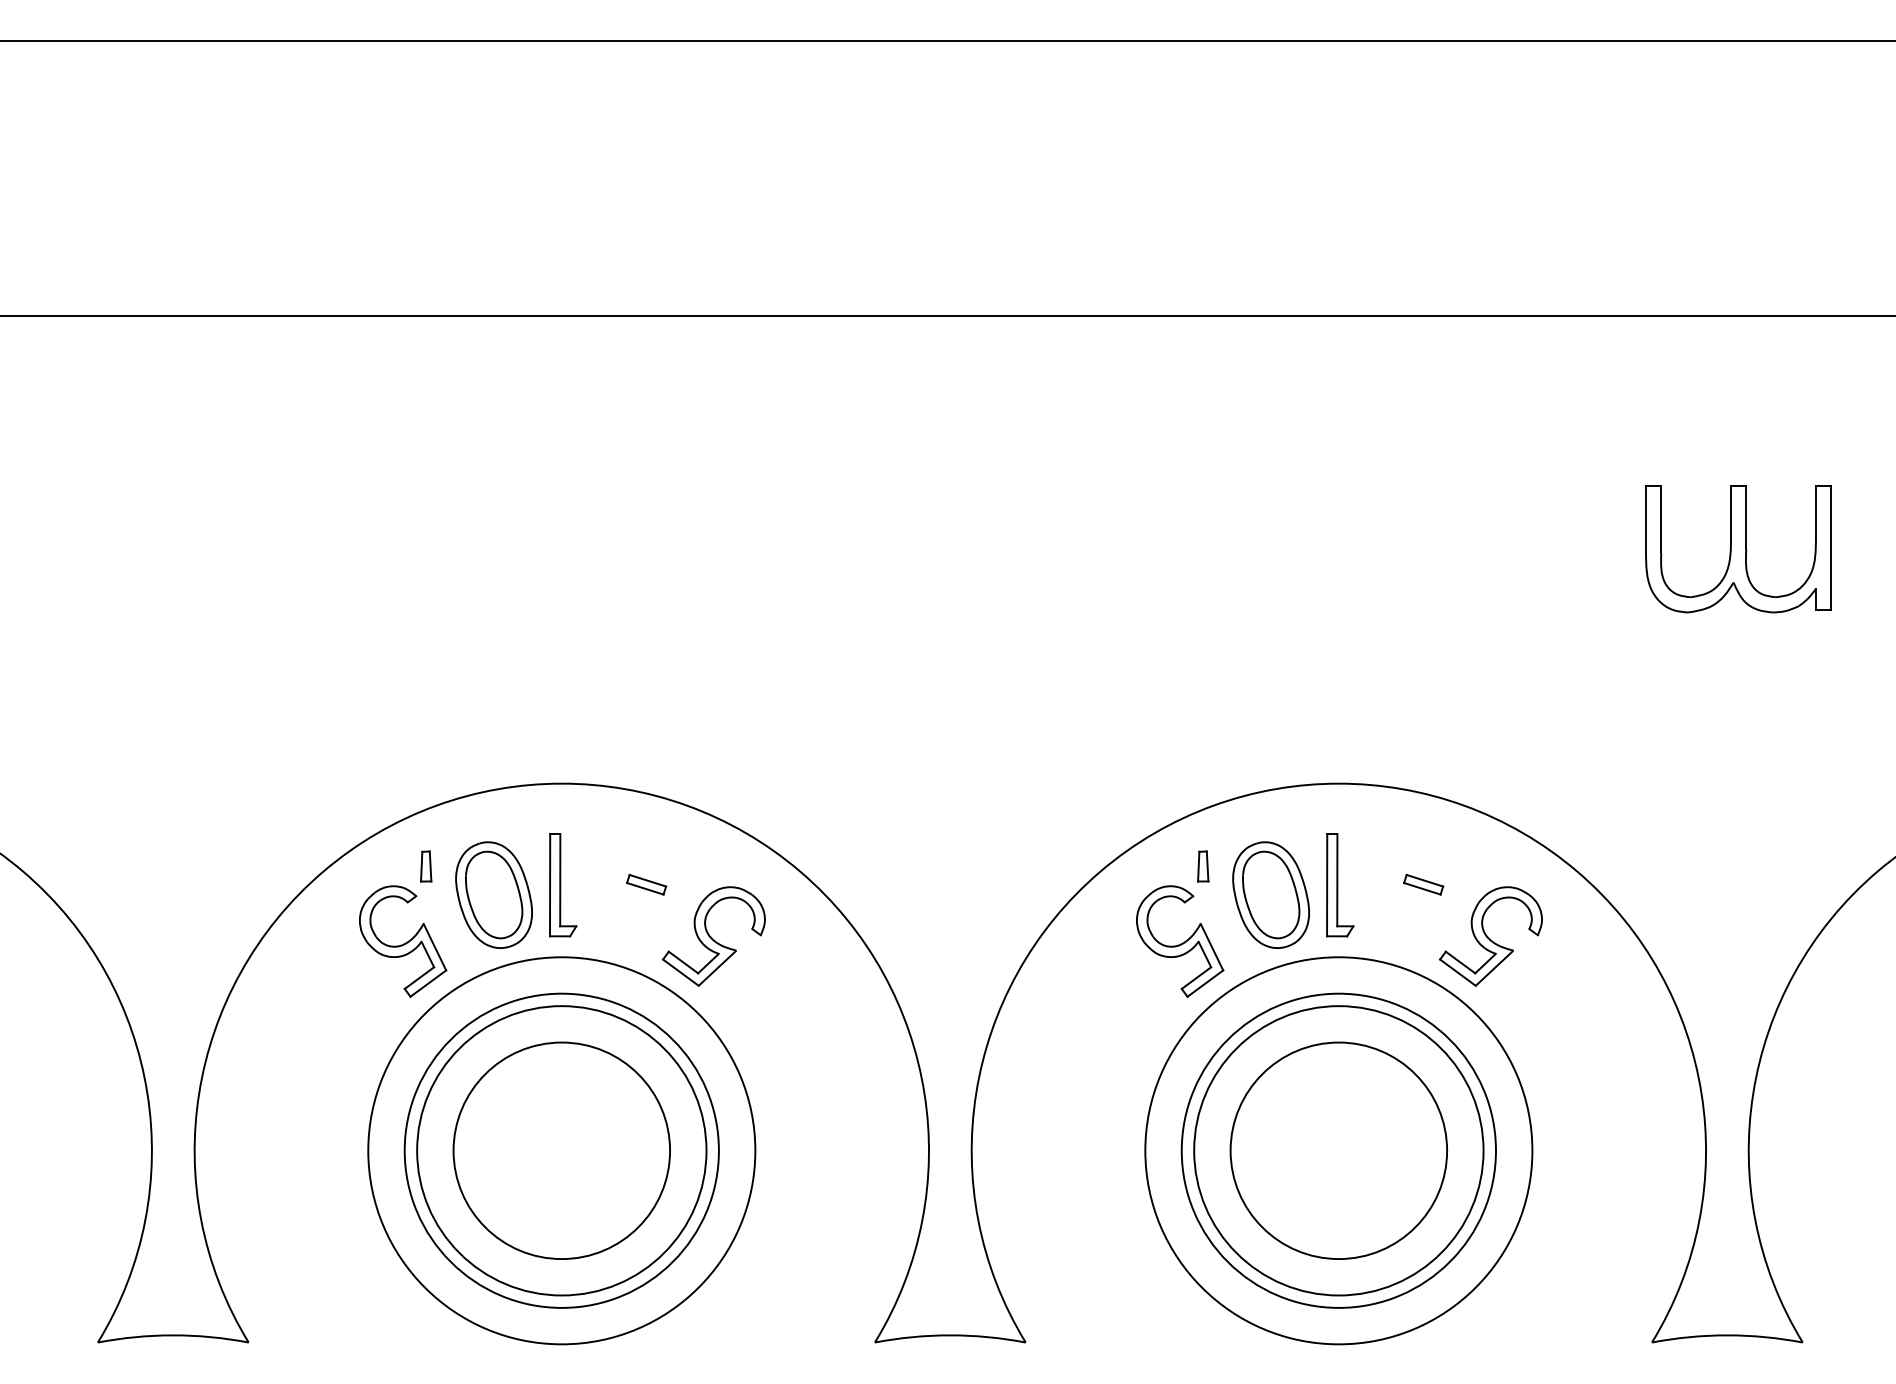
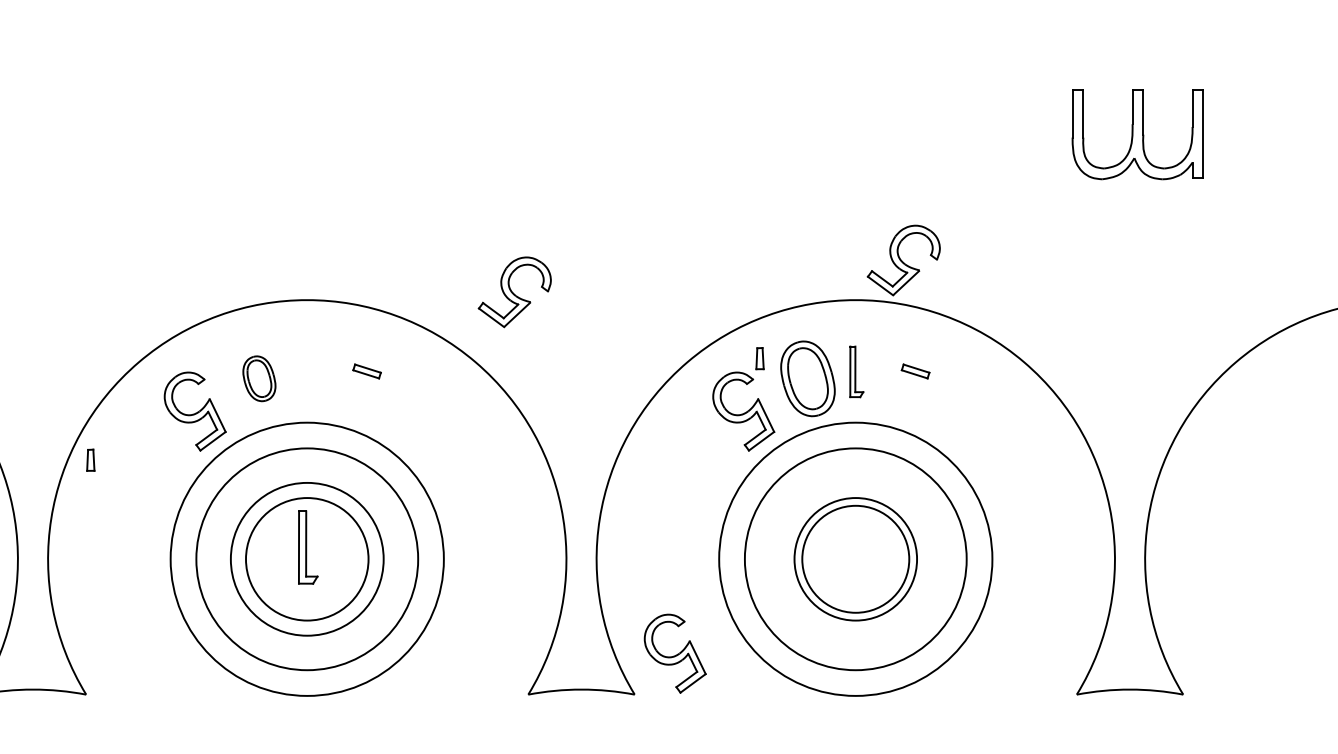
part: (426, 866) -> (91, 460), moved
part: (563, 885) -> (308, 547), moved
part: (1340, 885) -> (856, 372), size x0.7
part: (493, 894) -> (259, 378), size x0.6
part: (713, 936) -> (514, 292), moved
part: (1490, 936) -> (903, 260), moved
circle: (561, 1150) -> (307, 559), size x0.6
circle: (1338, 1150) -> (855, 559), size x0.6
circle: (1338, 1150) -> (855, 559), size x0.7
part: (1083, 1284) -> (675, 653), added

